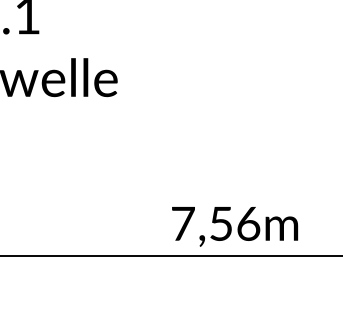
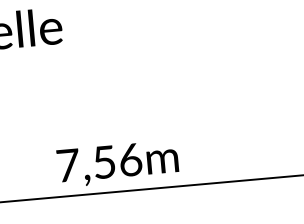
text: (235, 226) -> (118, 163), moved

